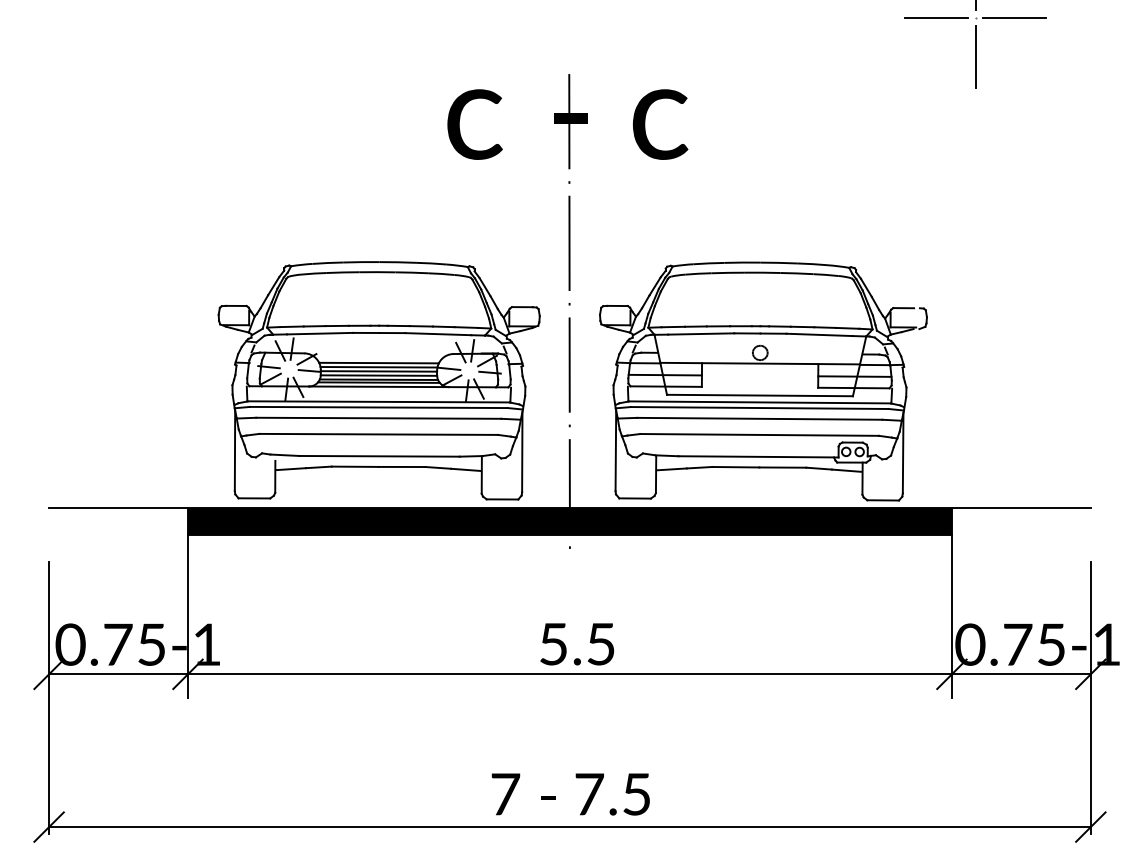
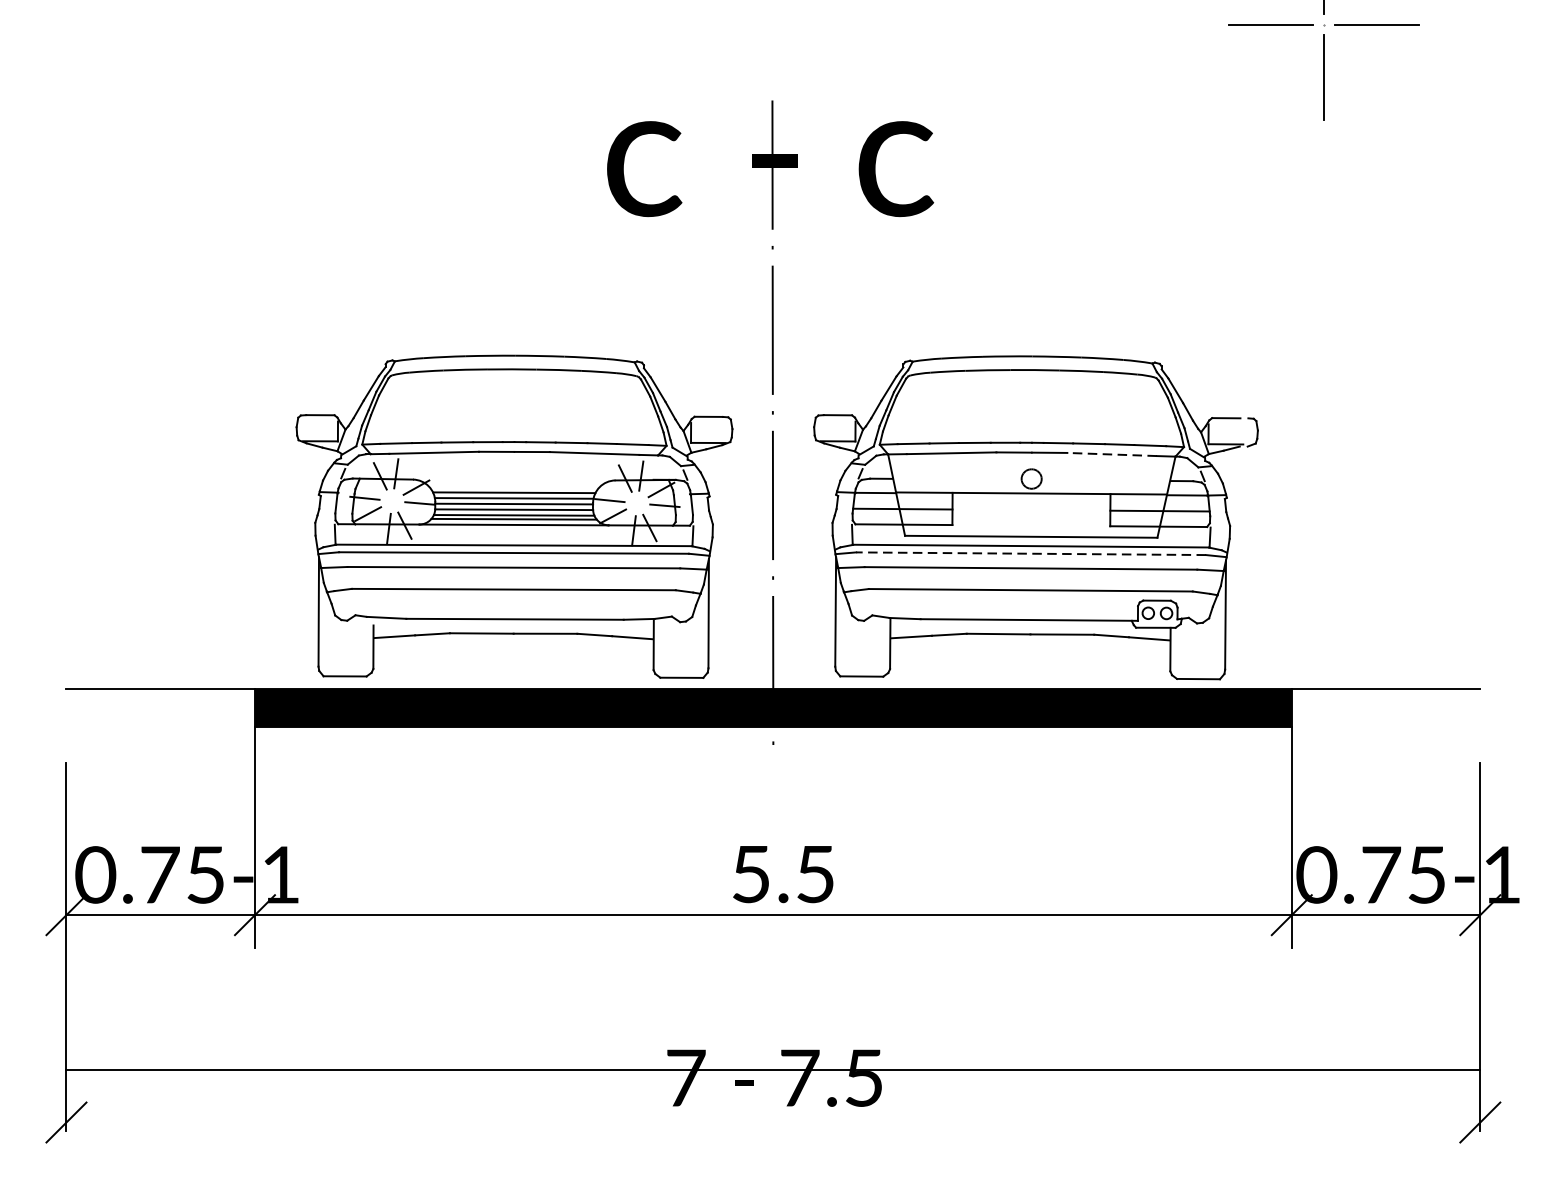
line: (819, 334) -> (1112, 453), solid -> dashed
line: (759, 408) -> (1030, 554), solid -> dashed
line: (569, 827) -> (772, 1070), moved

